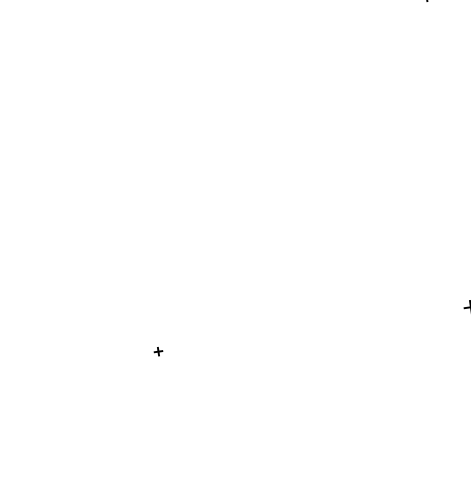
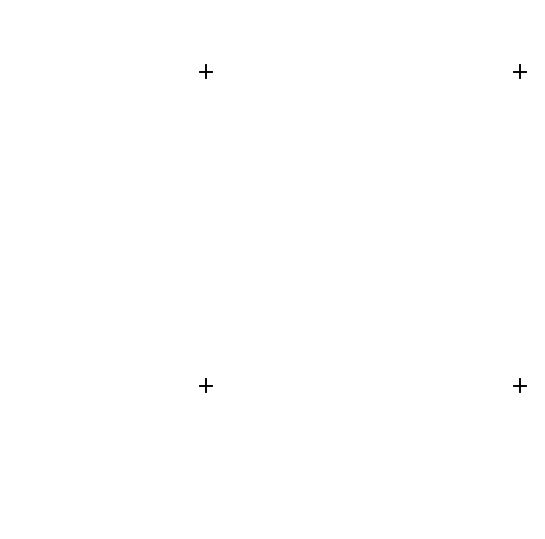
part: (113, 39) -> (205, 71), added
part: (157, 351) -> (205, 385), size x1.67

